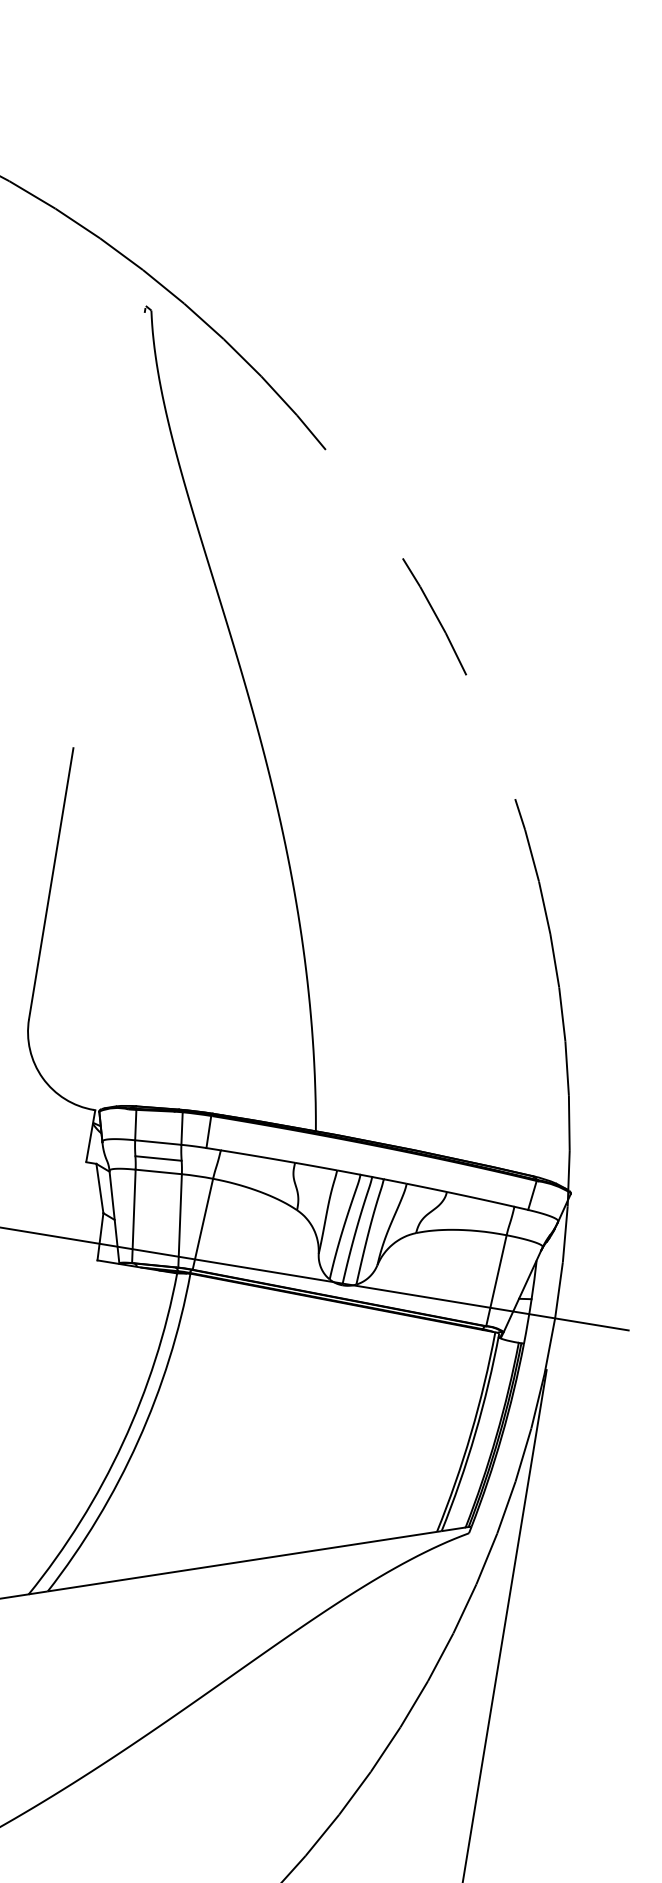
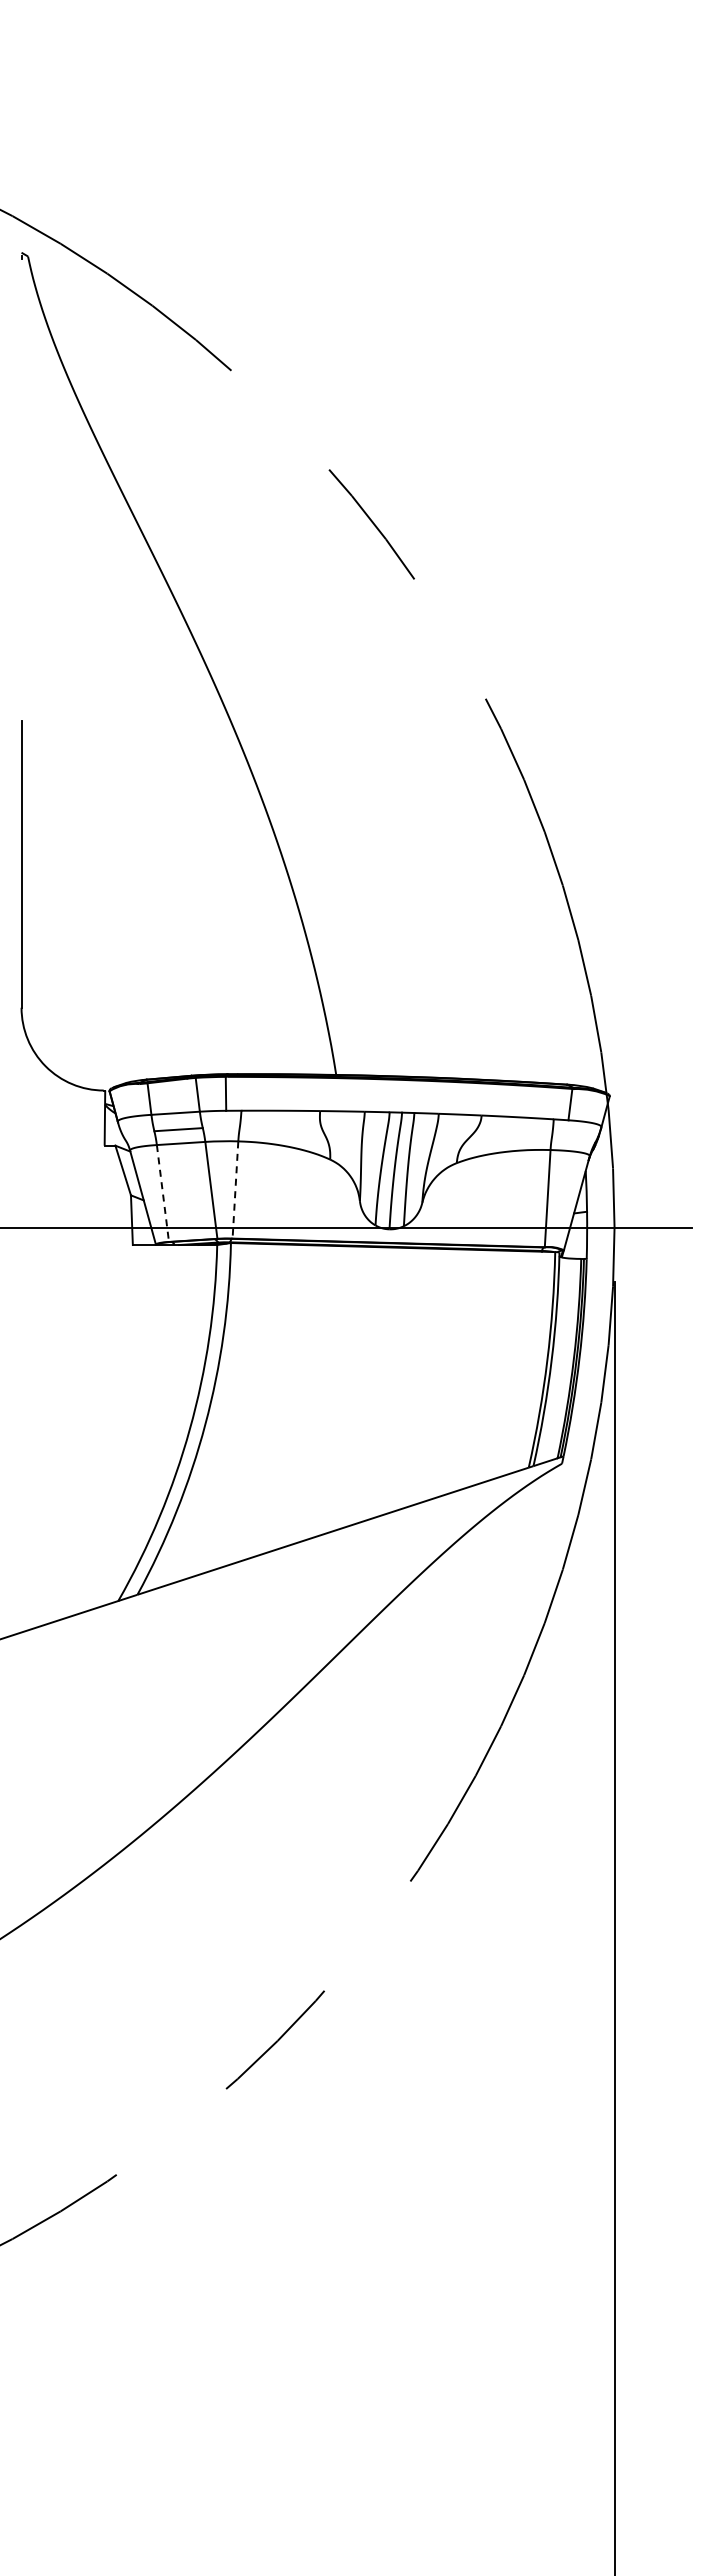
line: (133, 1216) -> (162, 1193), solid -> dashed
line: (203, 1223) -> (235, 1189), solid -> dashed

